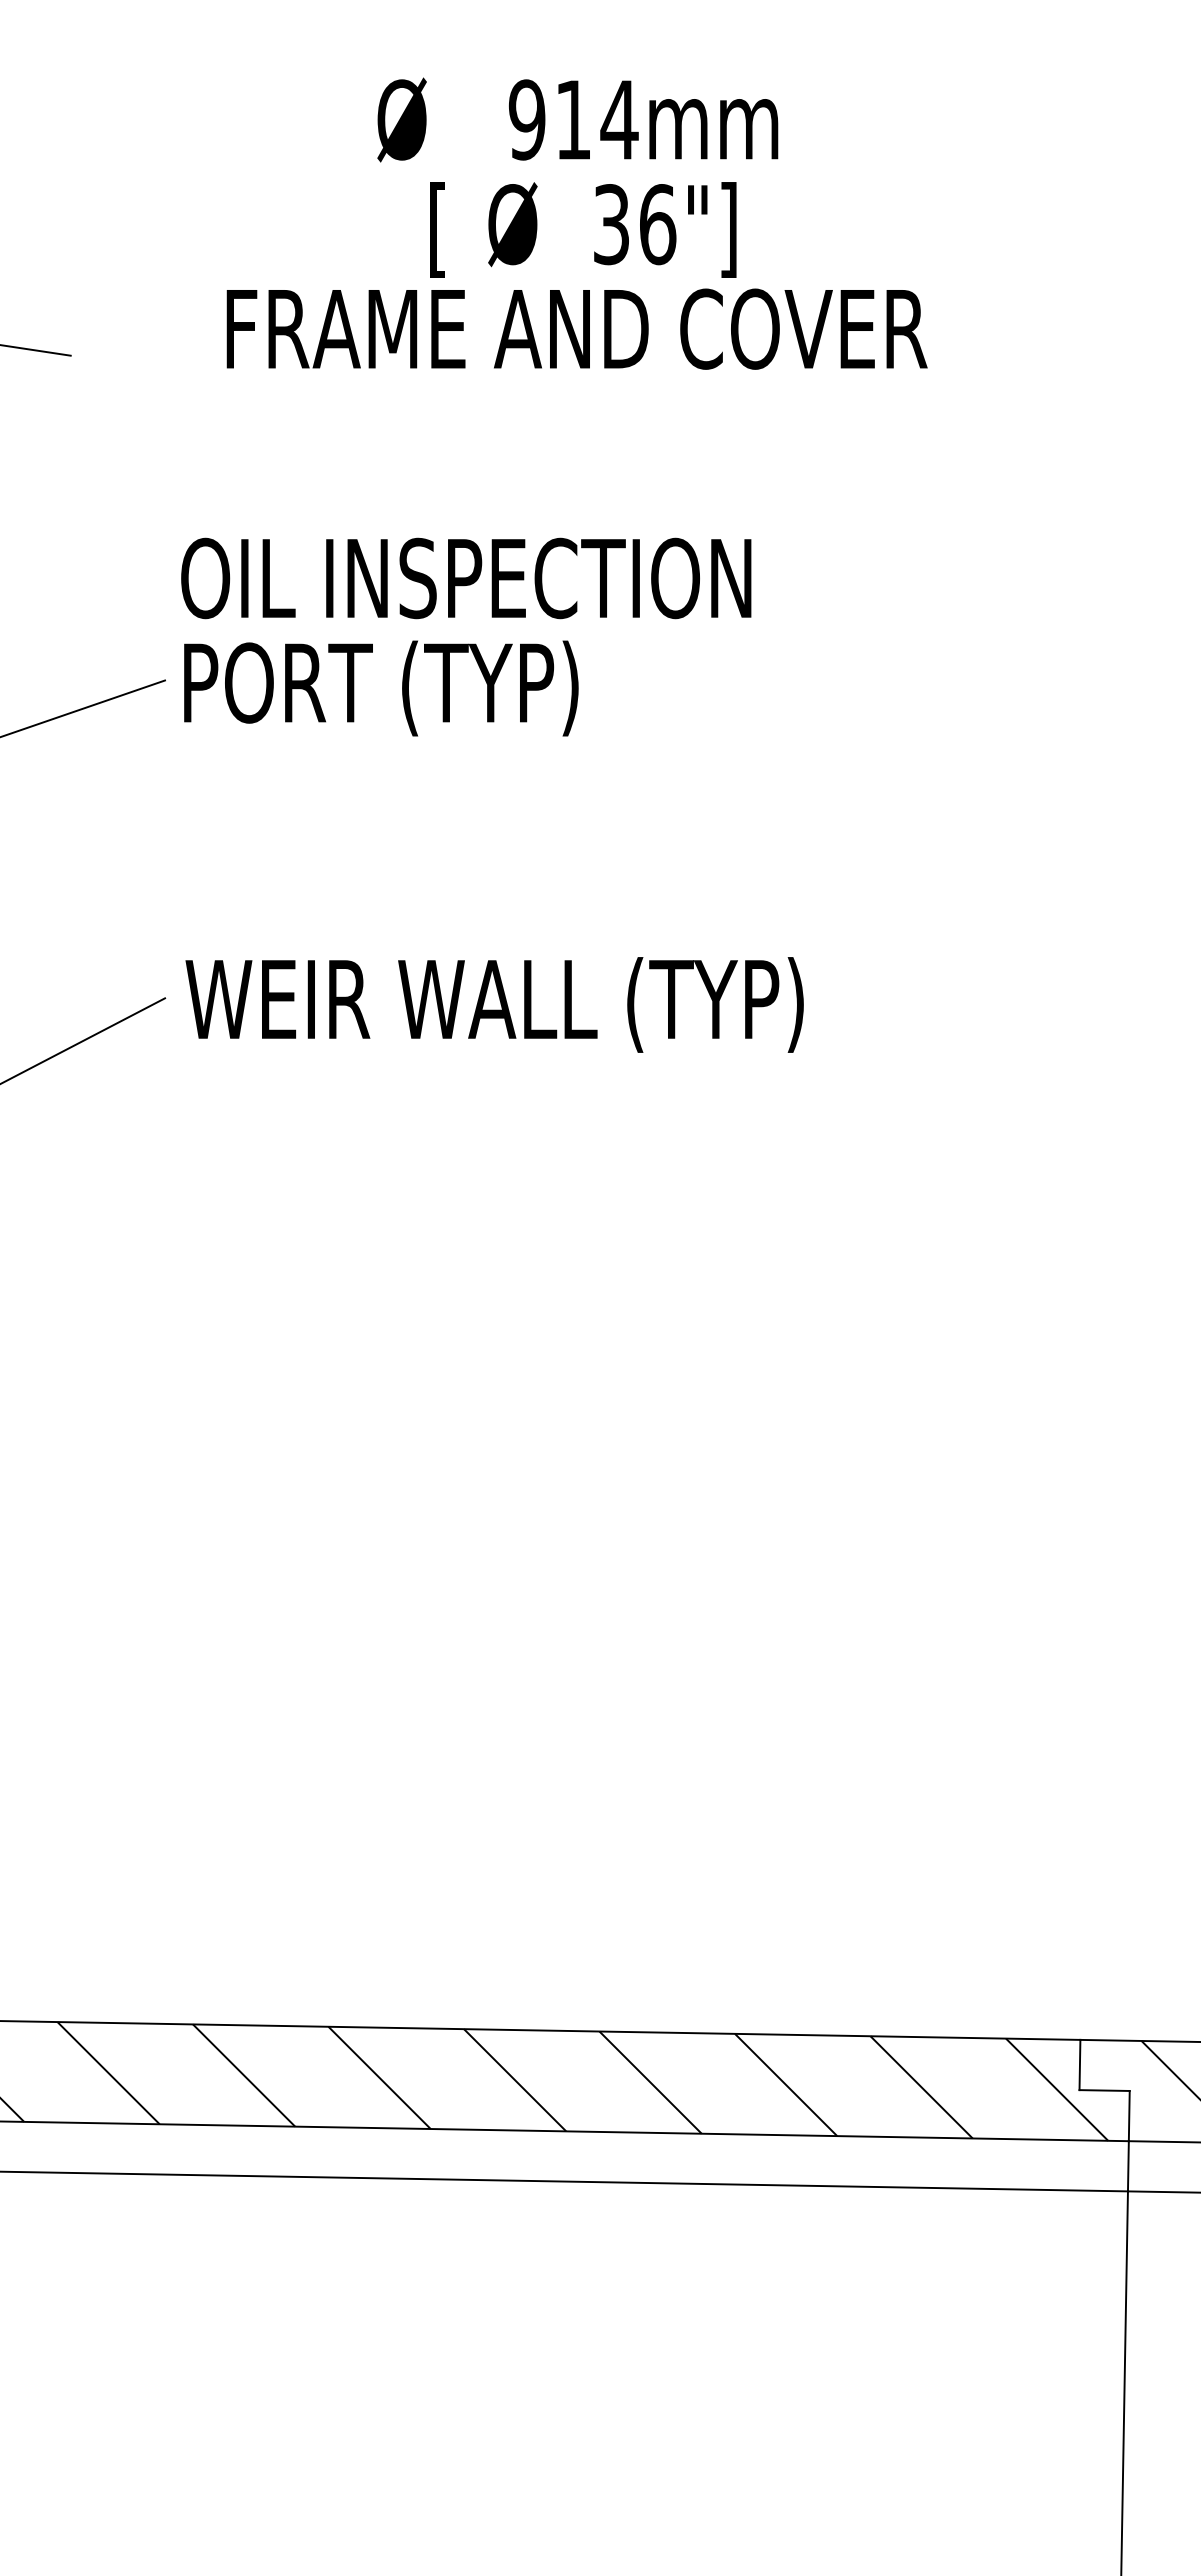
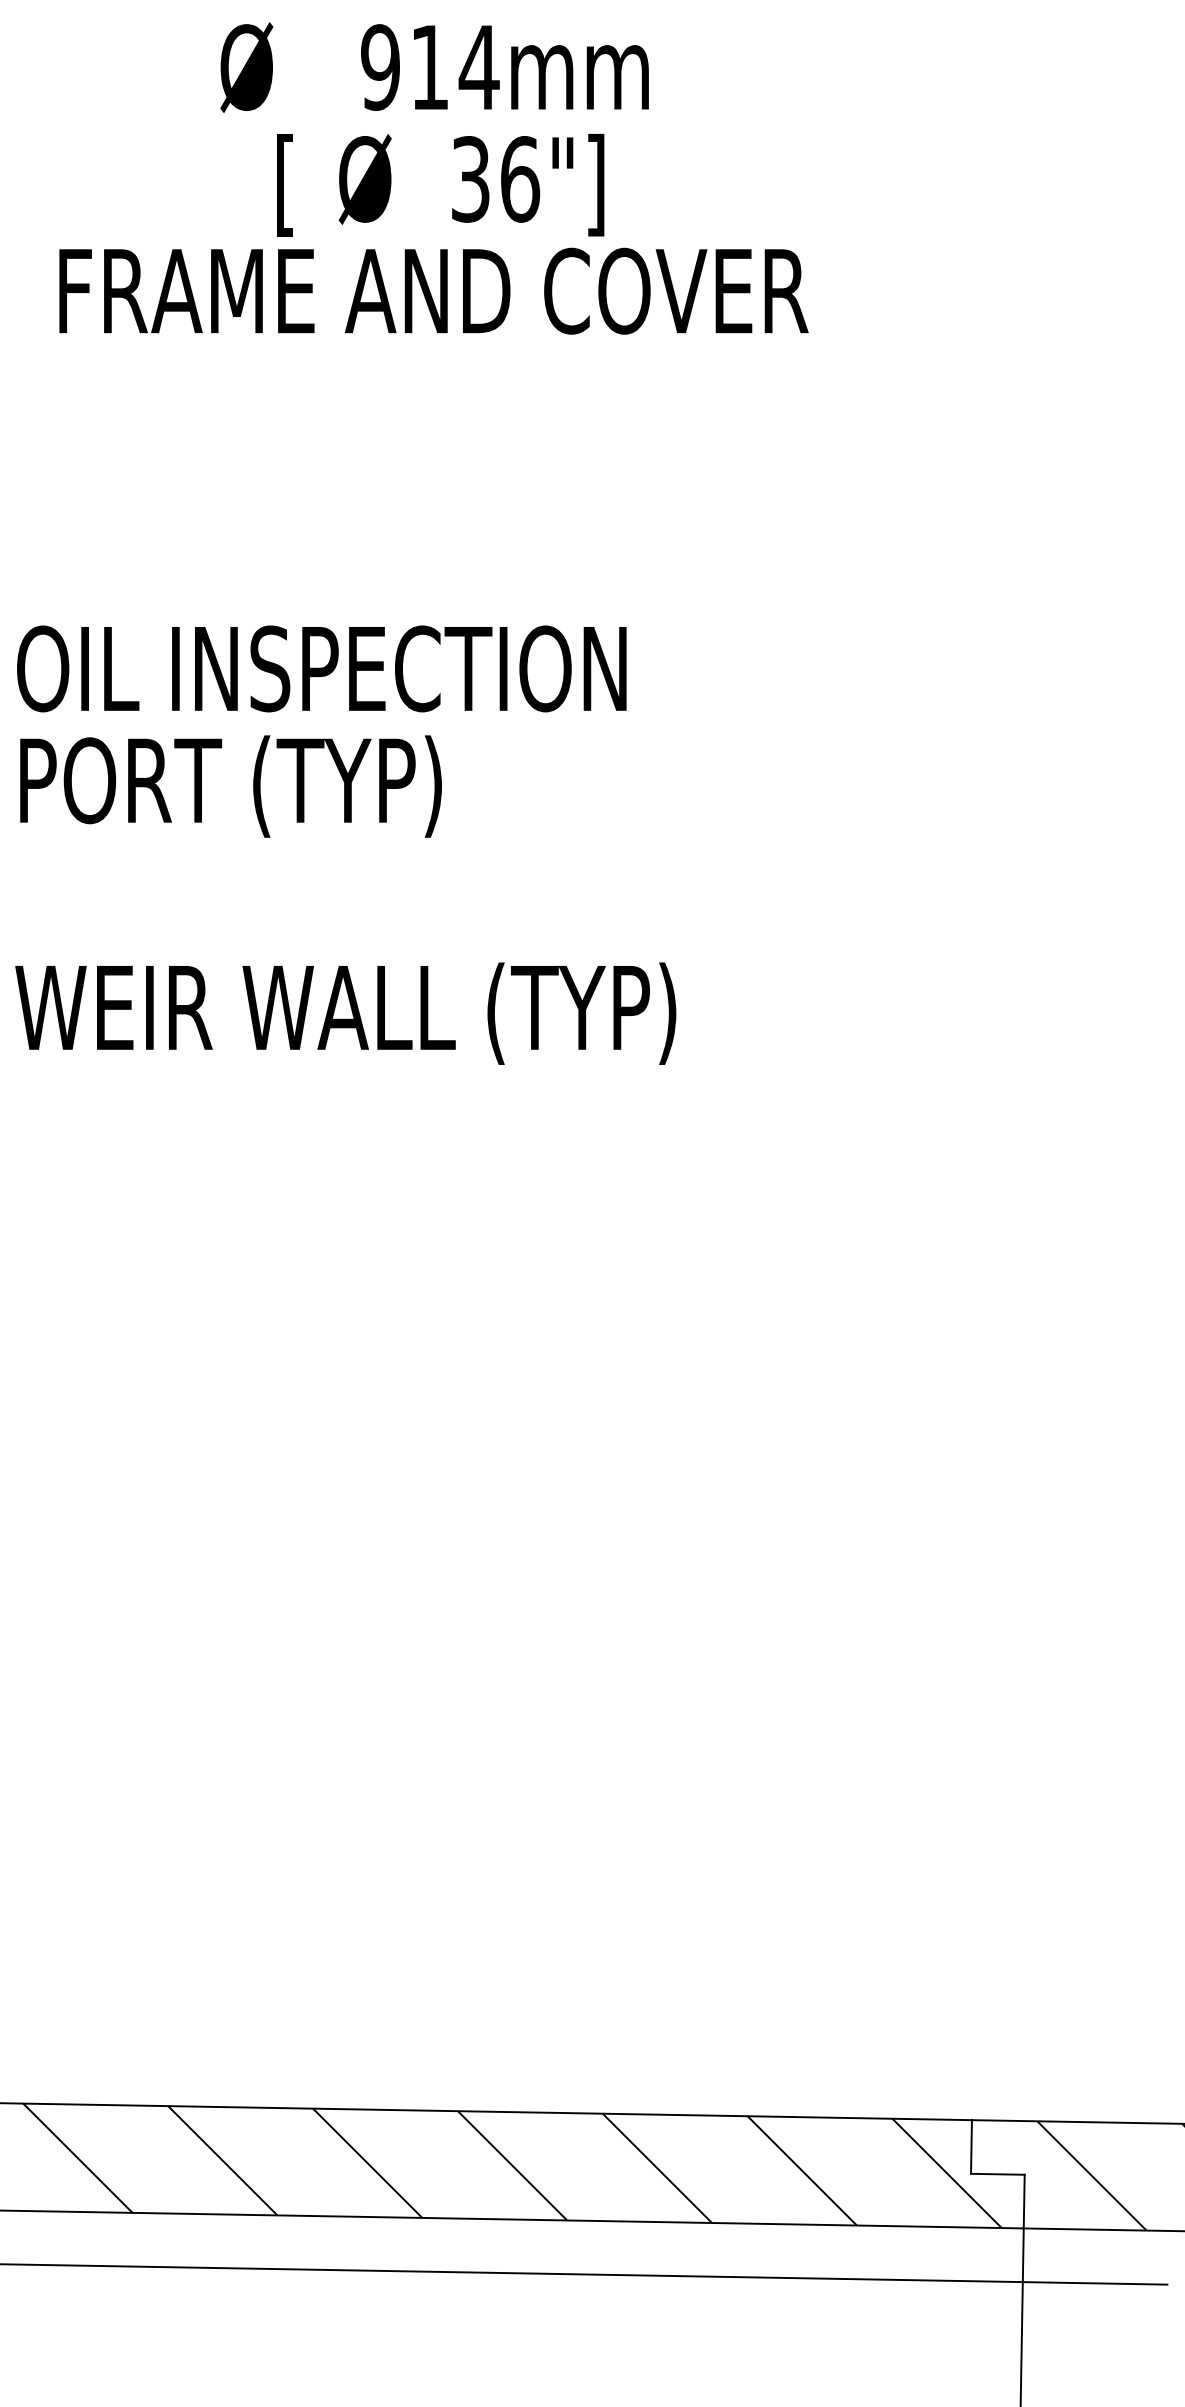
text: (466, 636) -> (322, 730), moved

